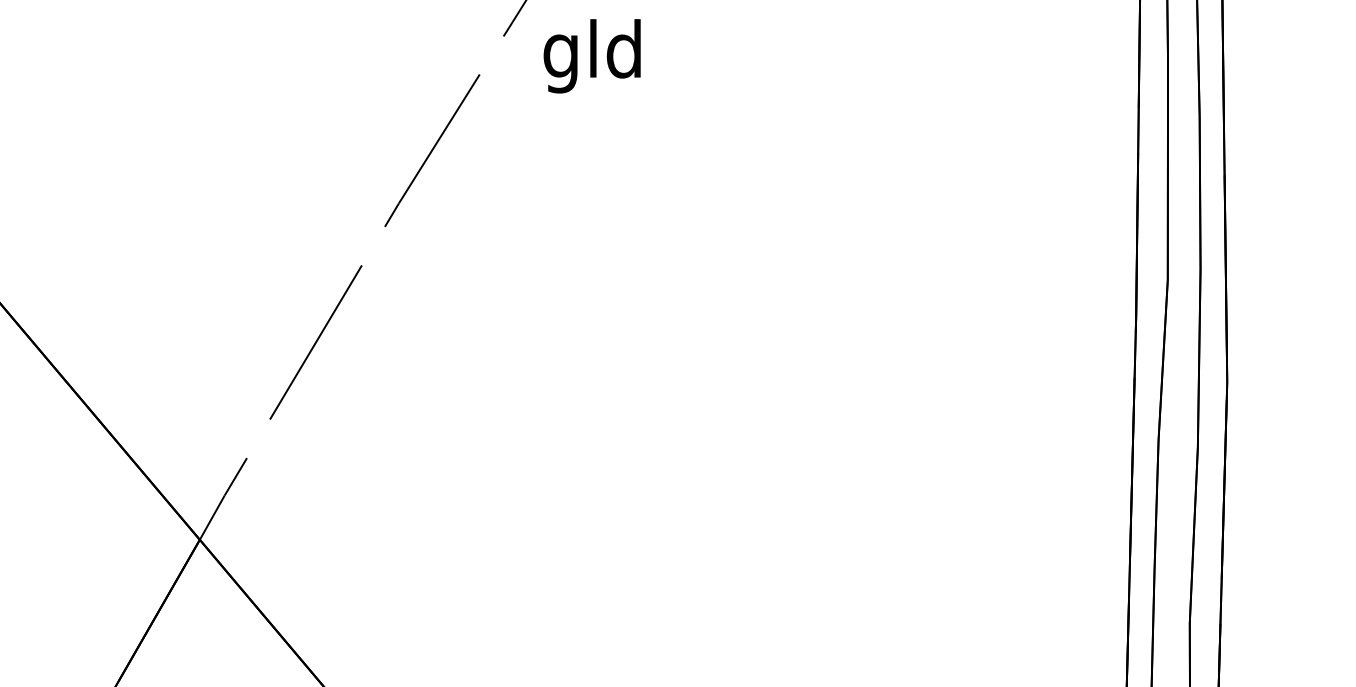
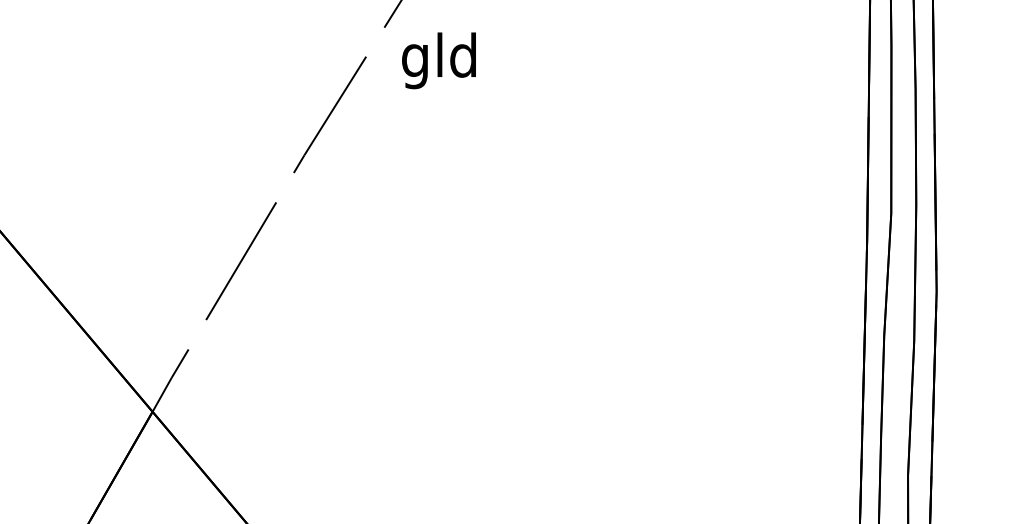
text: (591, 55) -> (438, 60), moved

